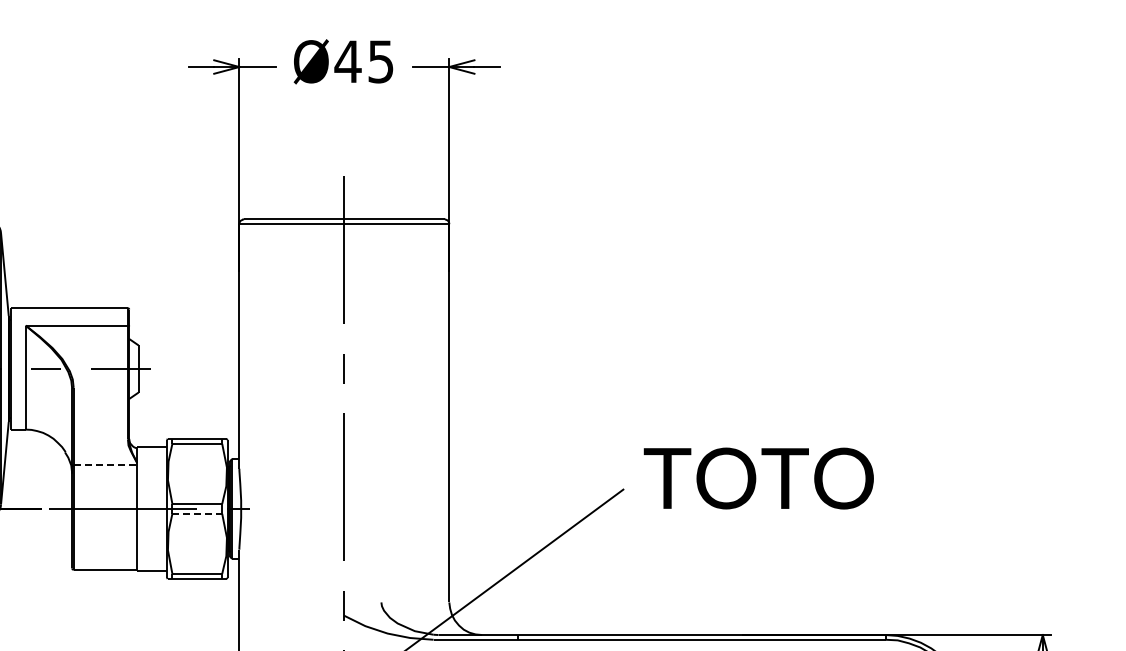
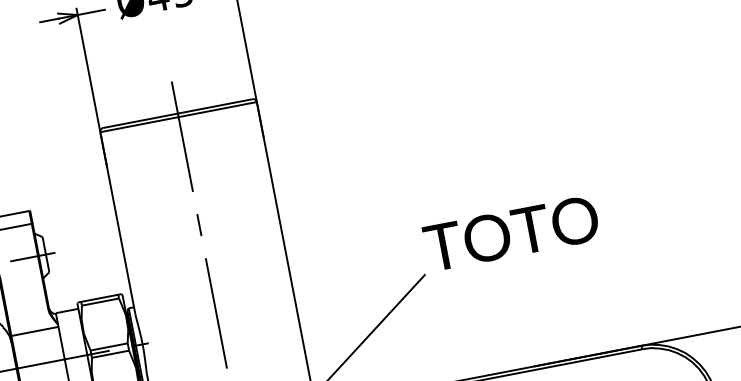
line: (105, 465) -> (35, 331), dashed -> solid
text: (758, 478) -> (511, 233), moved
line: (197, 513) -> (110, 354), dashed -> solid

